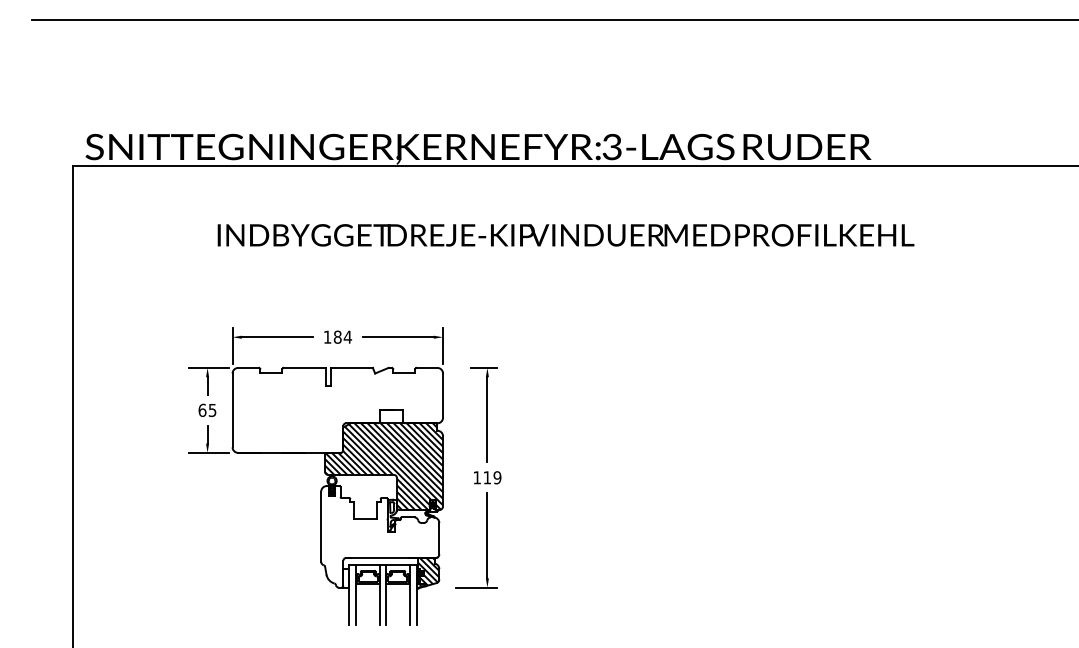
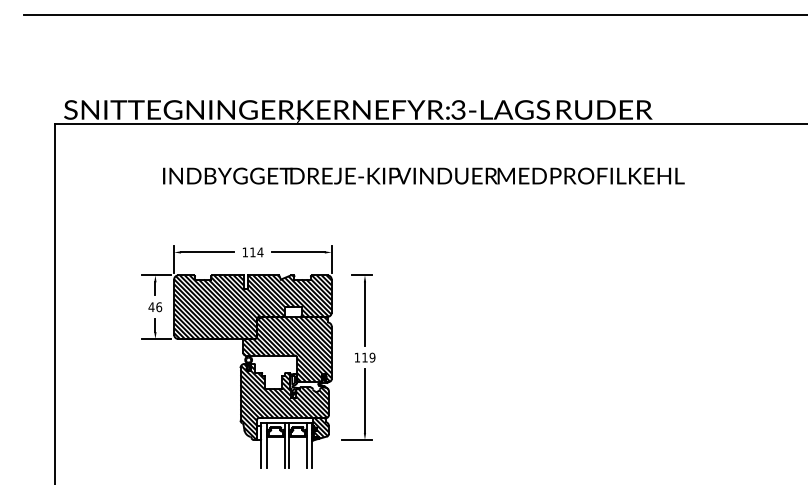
text: (337, 337) -> (252, 252), 184 -> 114
text: (207, 410) -> (155, 307), 65 -> 46
hatch: (337, 410) -> (252, 307), added
hatch: (379, 536) -> (284, 401), added

